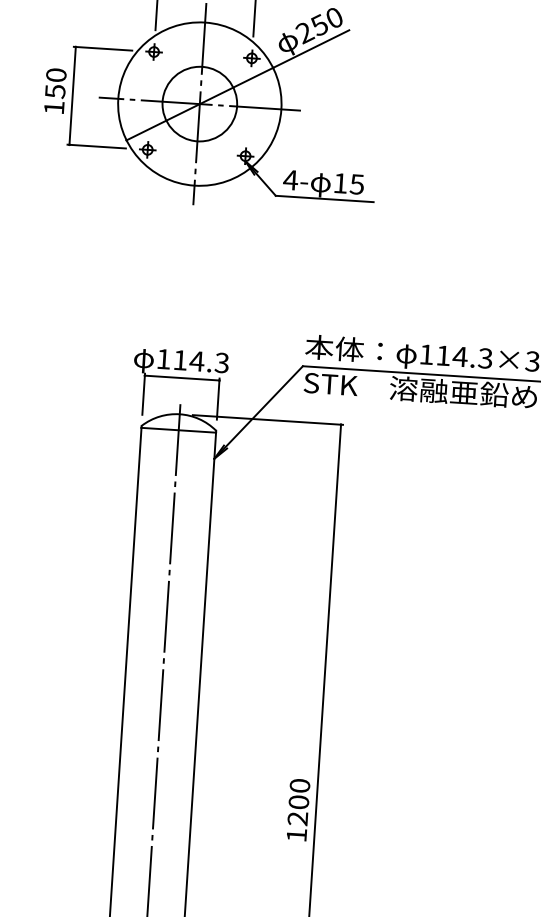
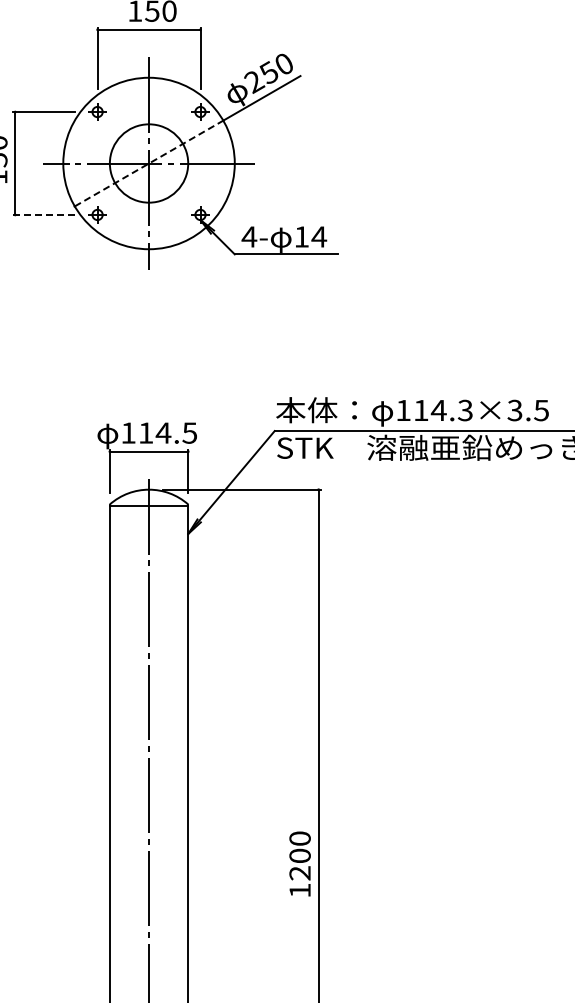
line: (200, 104) -> (149, 163), solid -> dashed
line: (96, 146) -> (43, 214), solid -> dashed
text: (357, 184) -> (319, 236), 15 -> 14
text: (221, 362) -> (189, 432), 114.3 -> 114.5
text: (297, 809) -> (299, 863), moved

